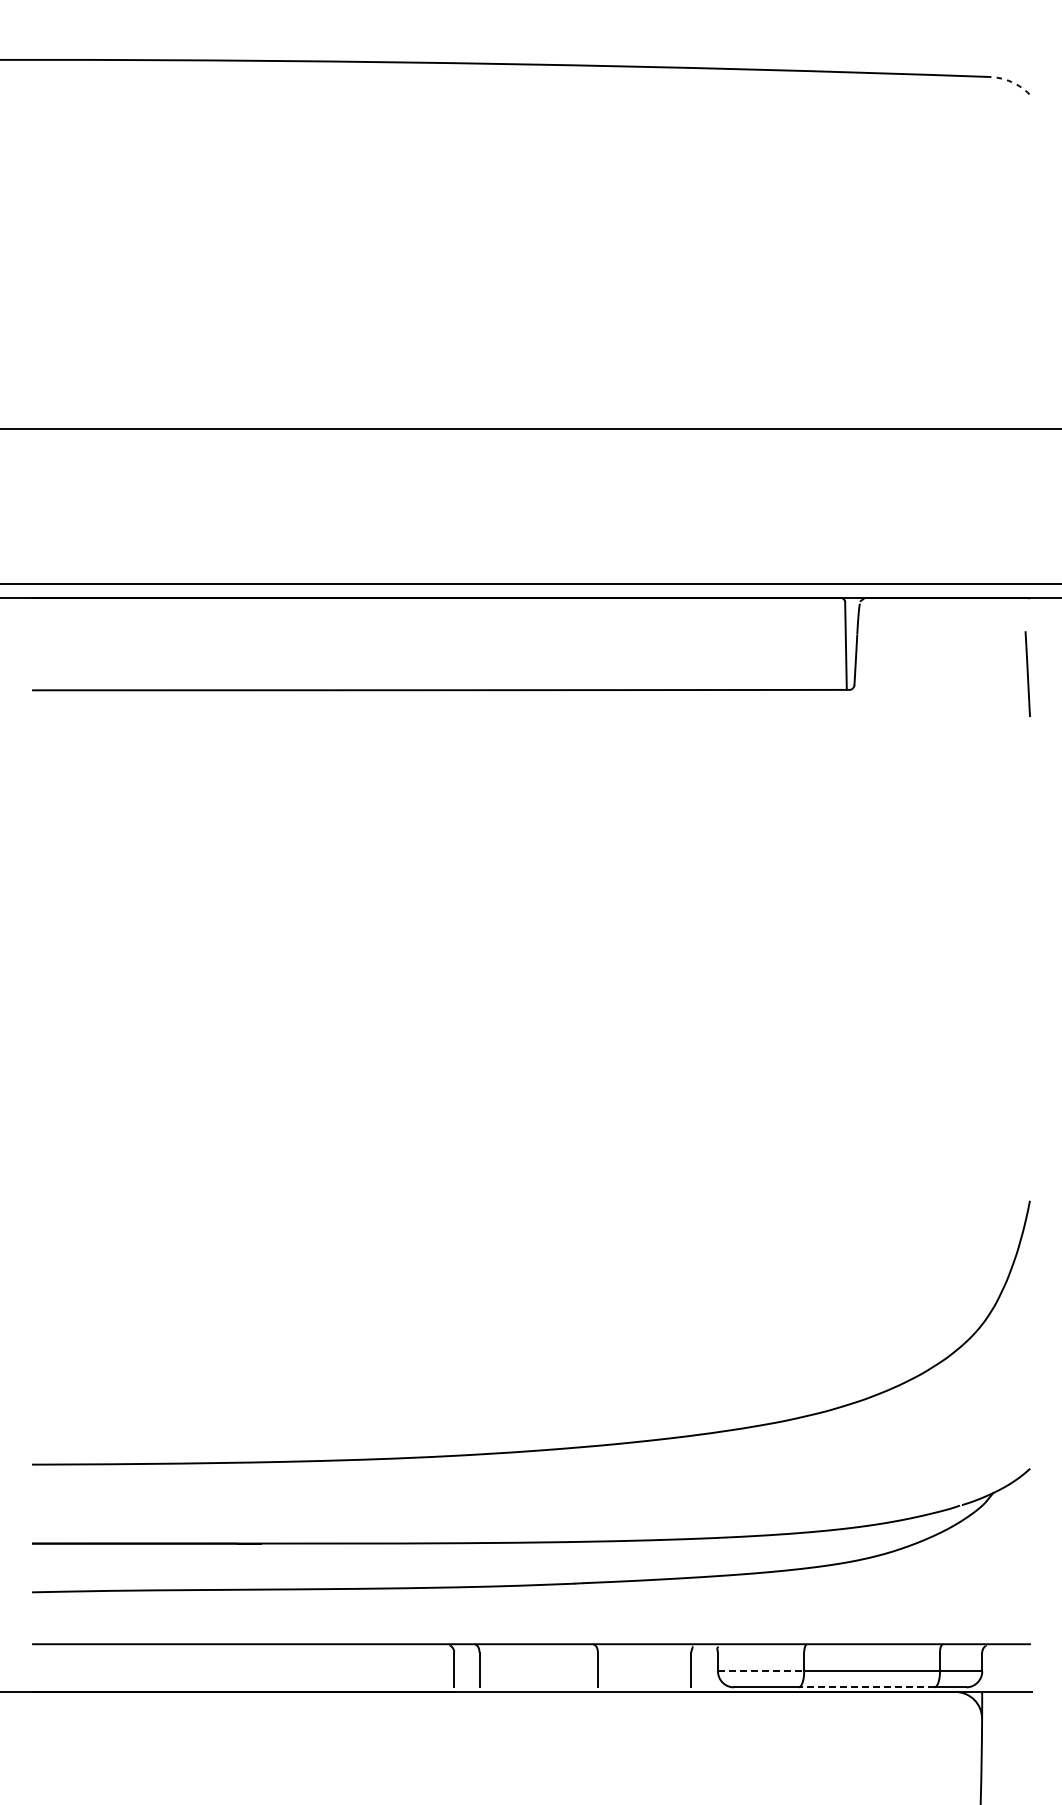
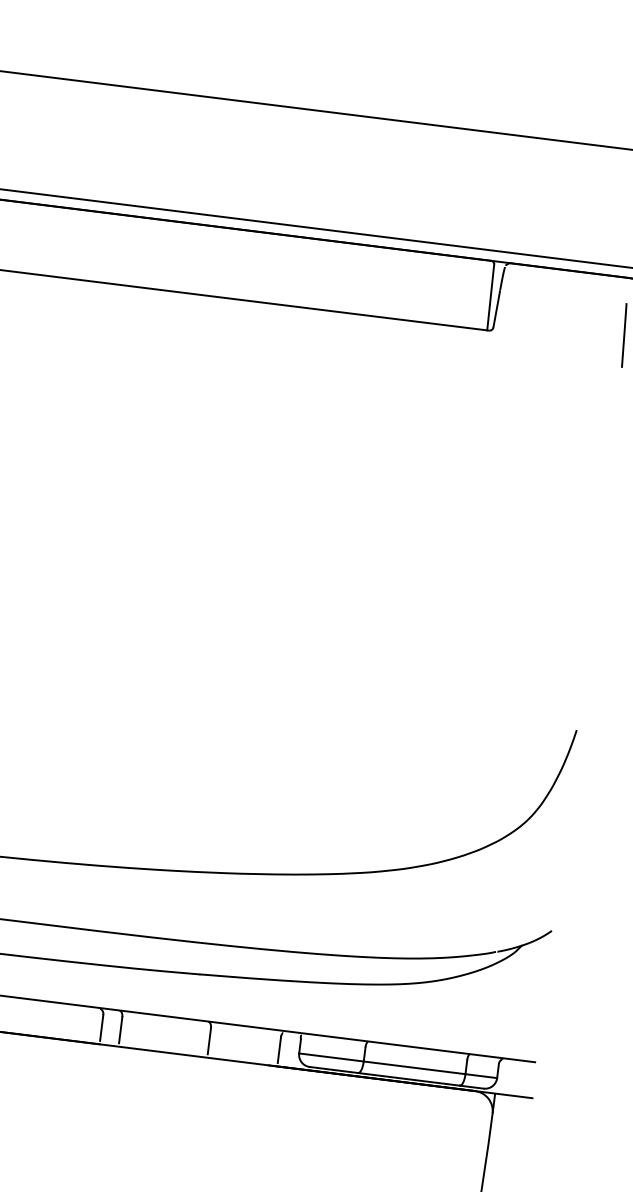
line: (761, 1671) -> (331, 1057), dashed -> solid
line: (866, 1687) -> (408, 1079), dashed -> solid

